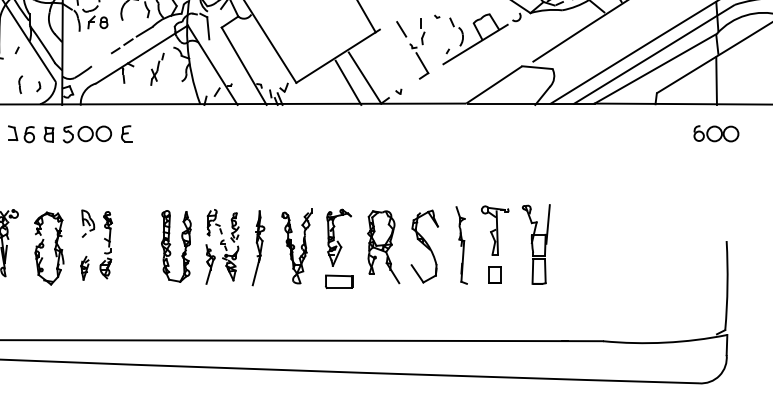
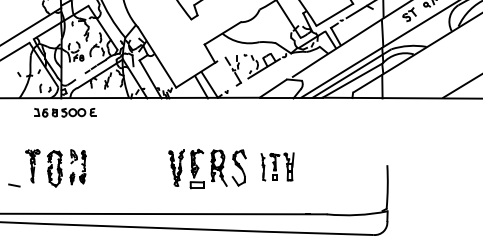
part: (714, 133) -> (381, 112), removed
part: (502, 243) -> (277, 166), size x0.7
part: (213, 247) -> (135, 168), removed

